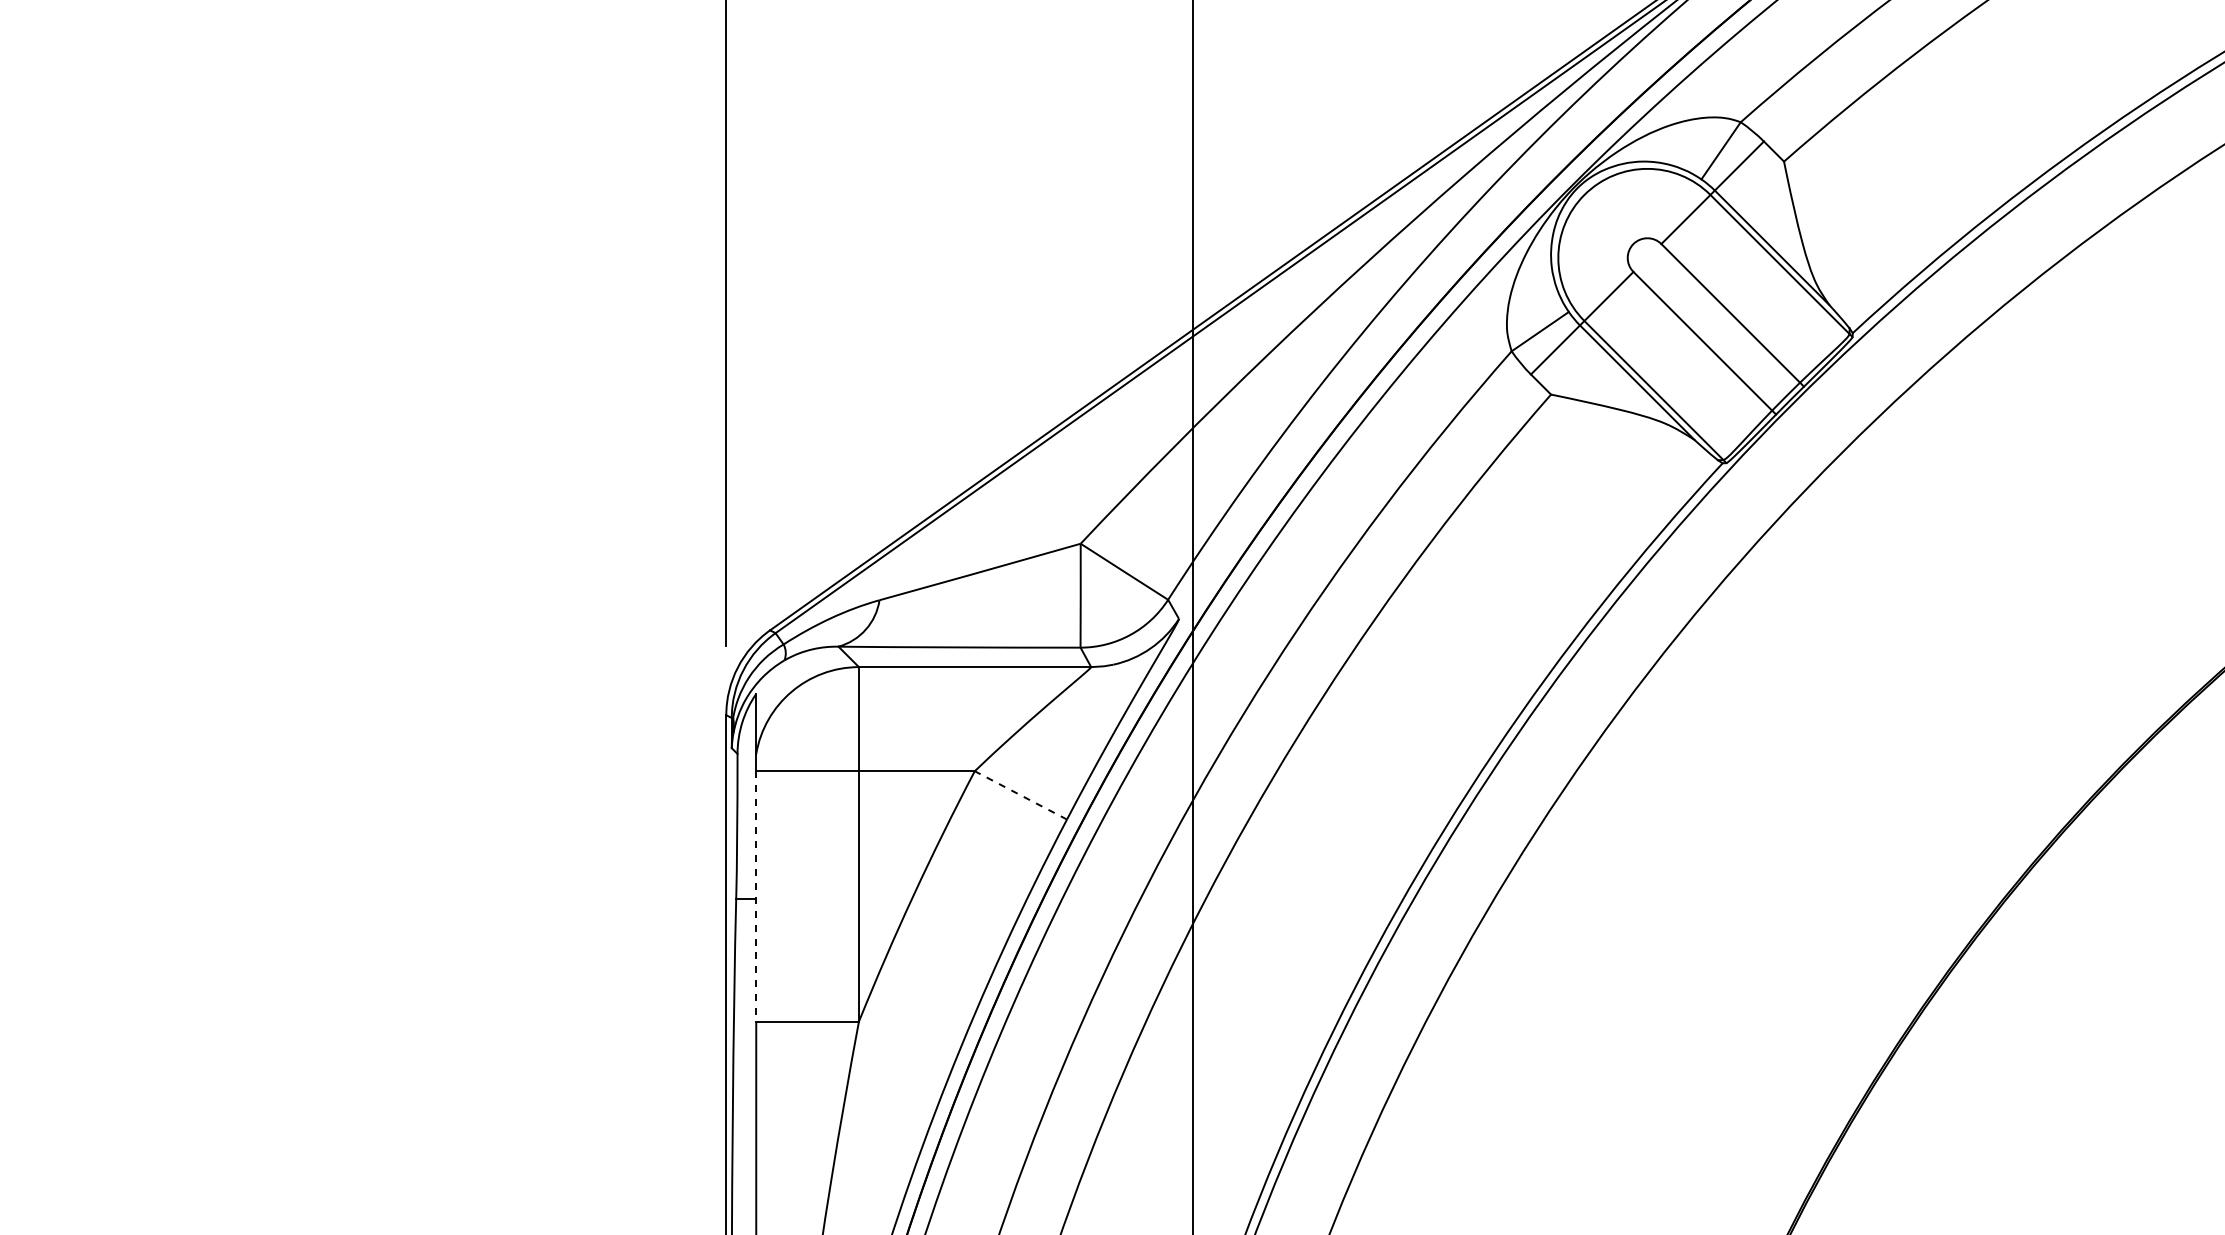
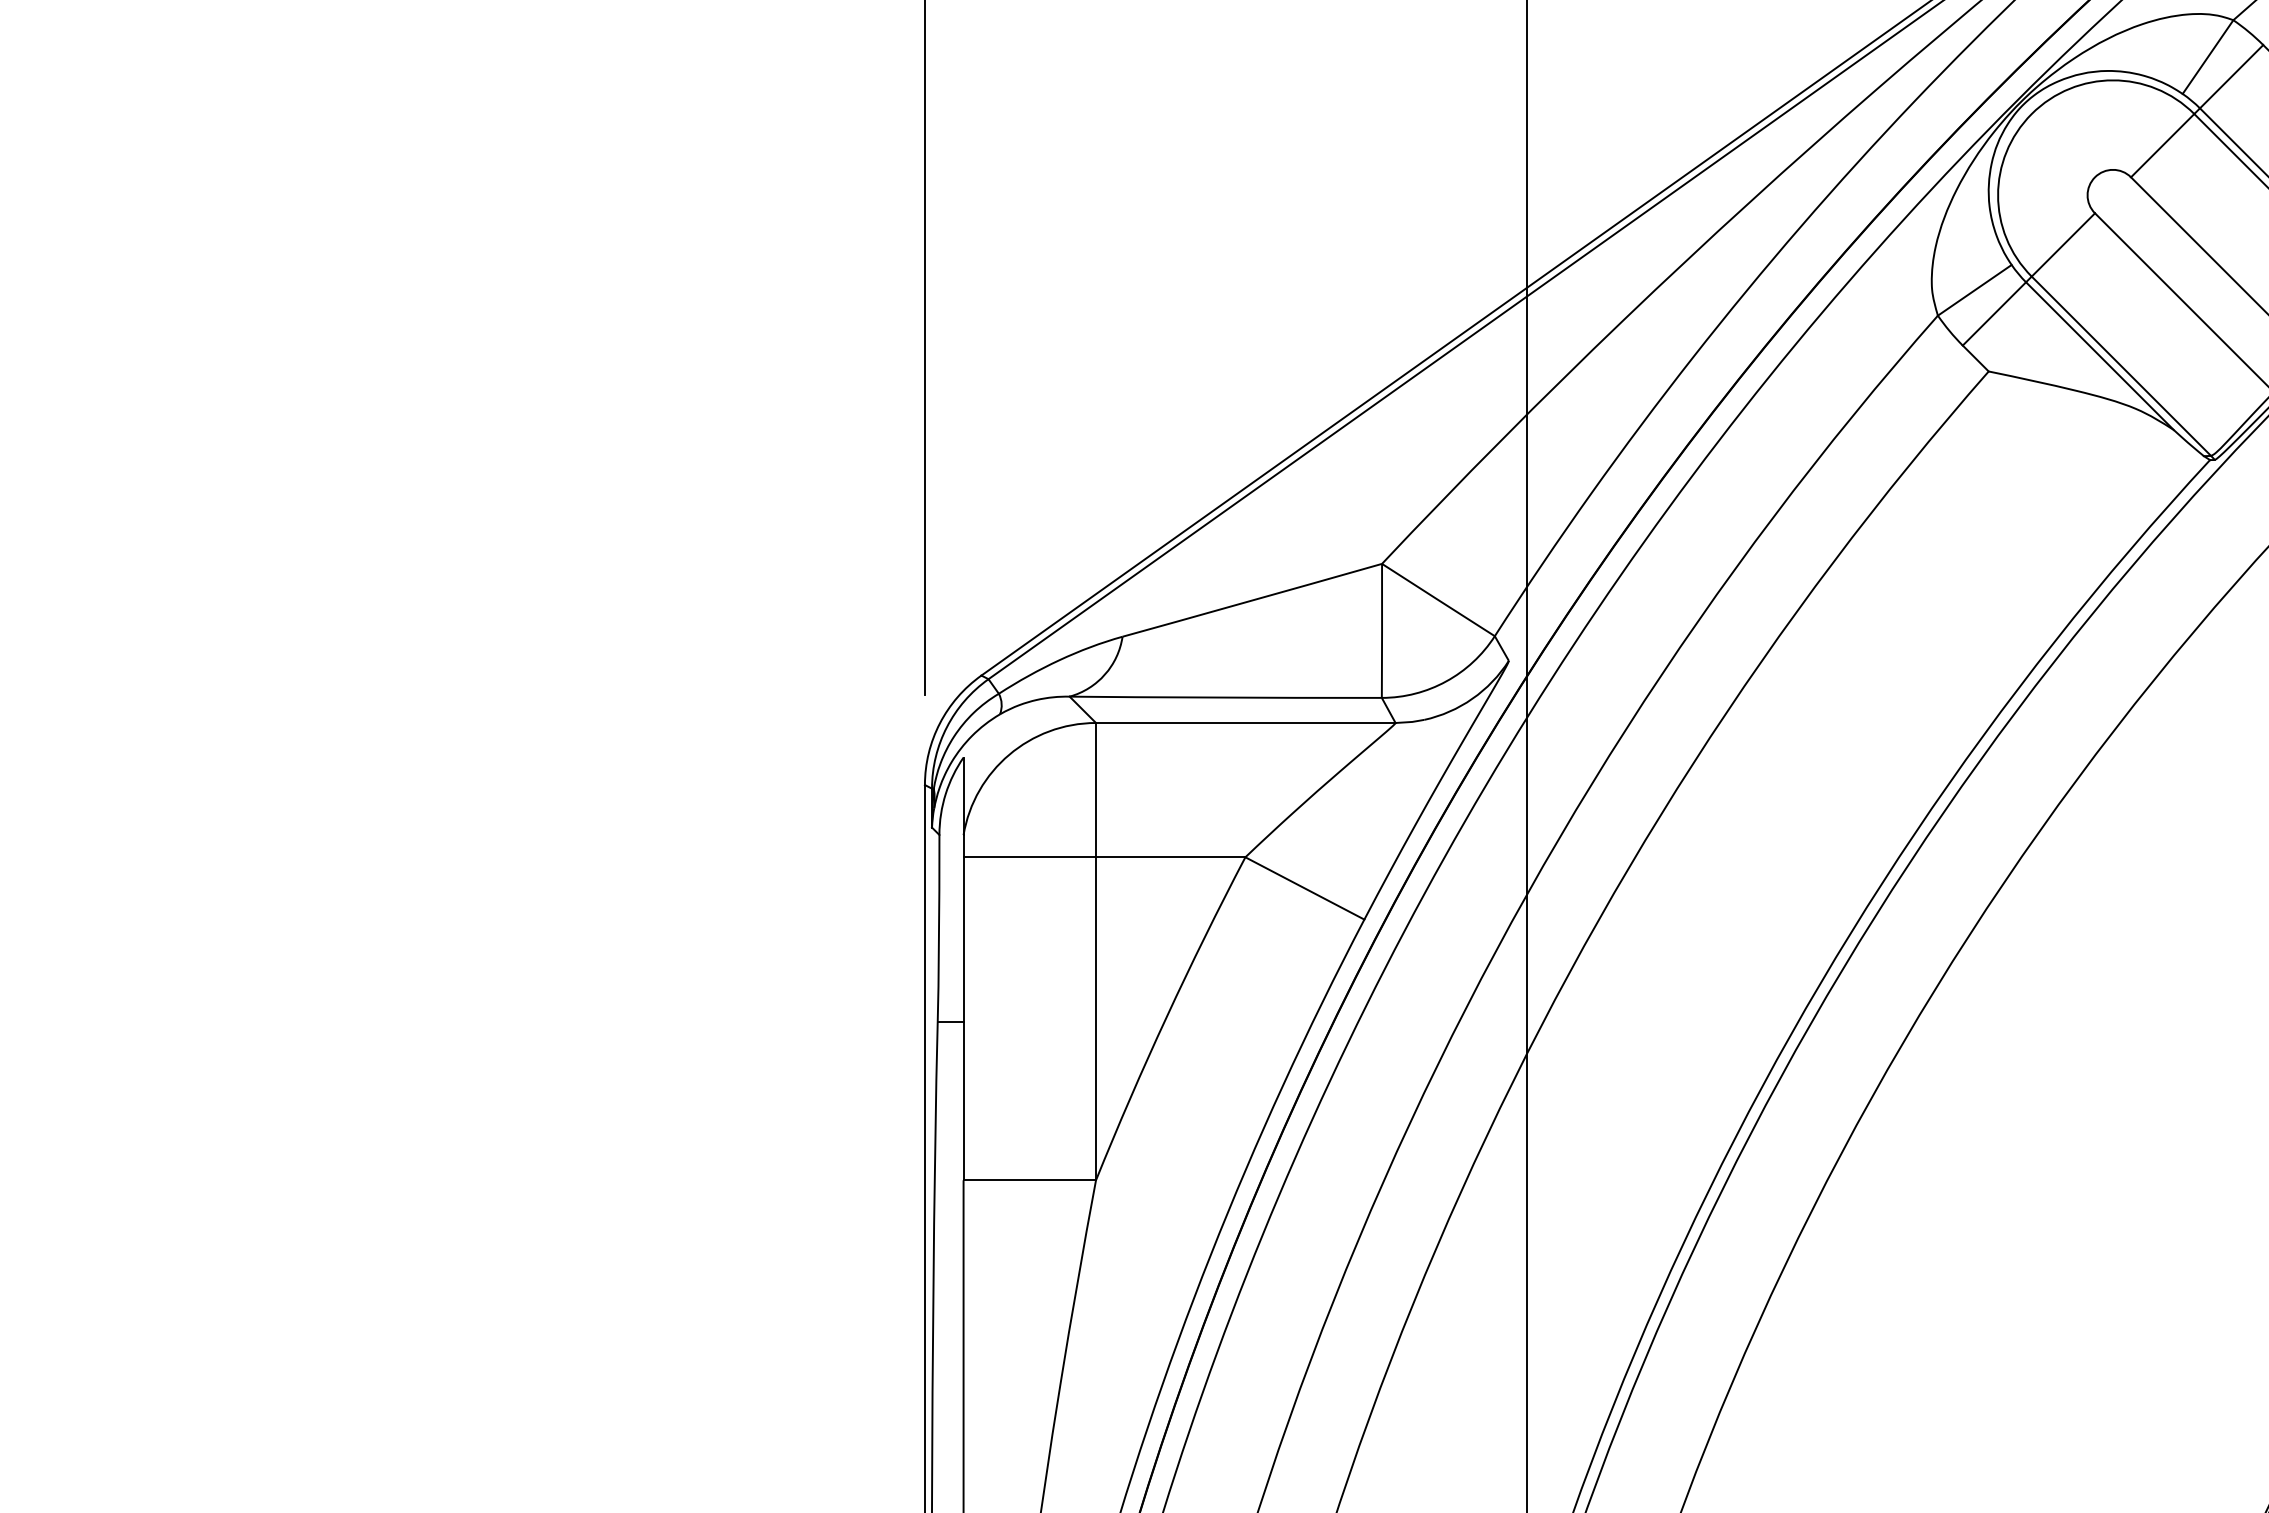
line: (1020, 795) -> (1304, 888), dashed -> solid
line: (756, 896) -> (963, 1018), dashed -> solid

